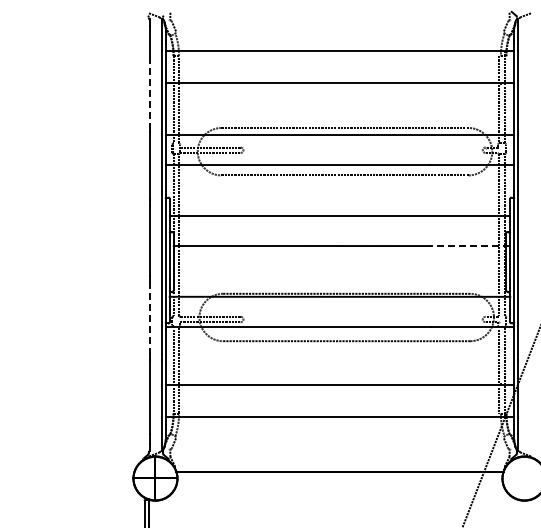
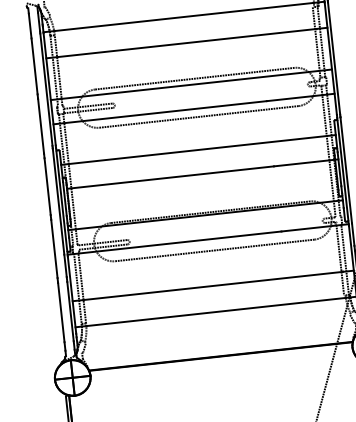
line: (150, 91) -> (34, 66), dashed -> solid
line: (470, 246) -> (306, 163), dashed -> solid
line: (150, 318) -> (54, 249), dashed -> solid

